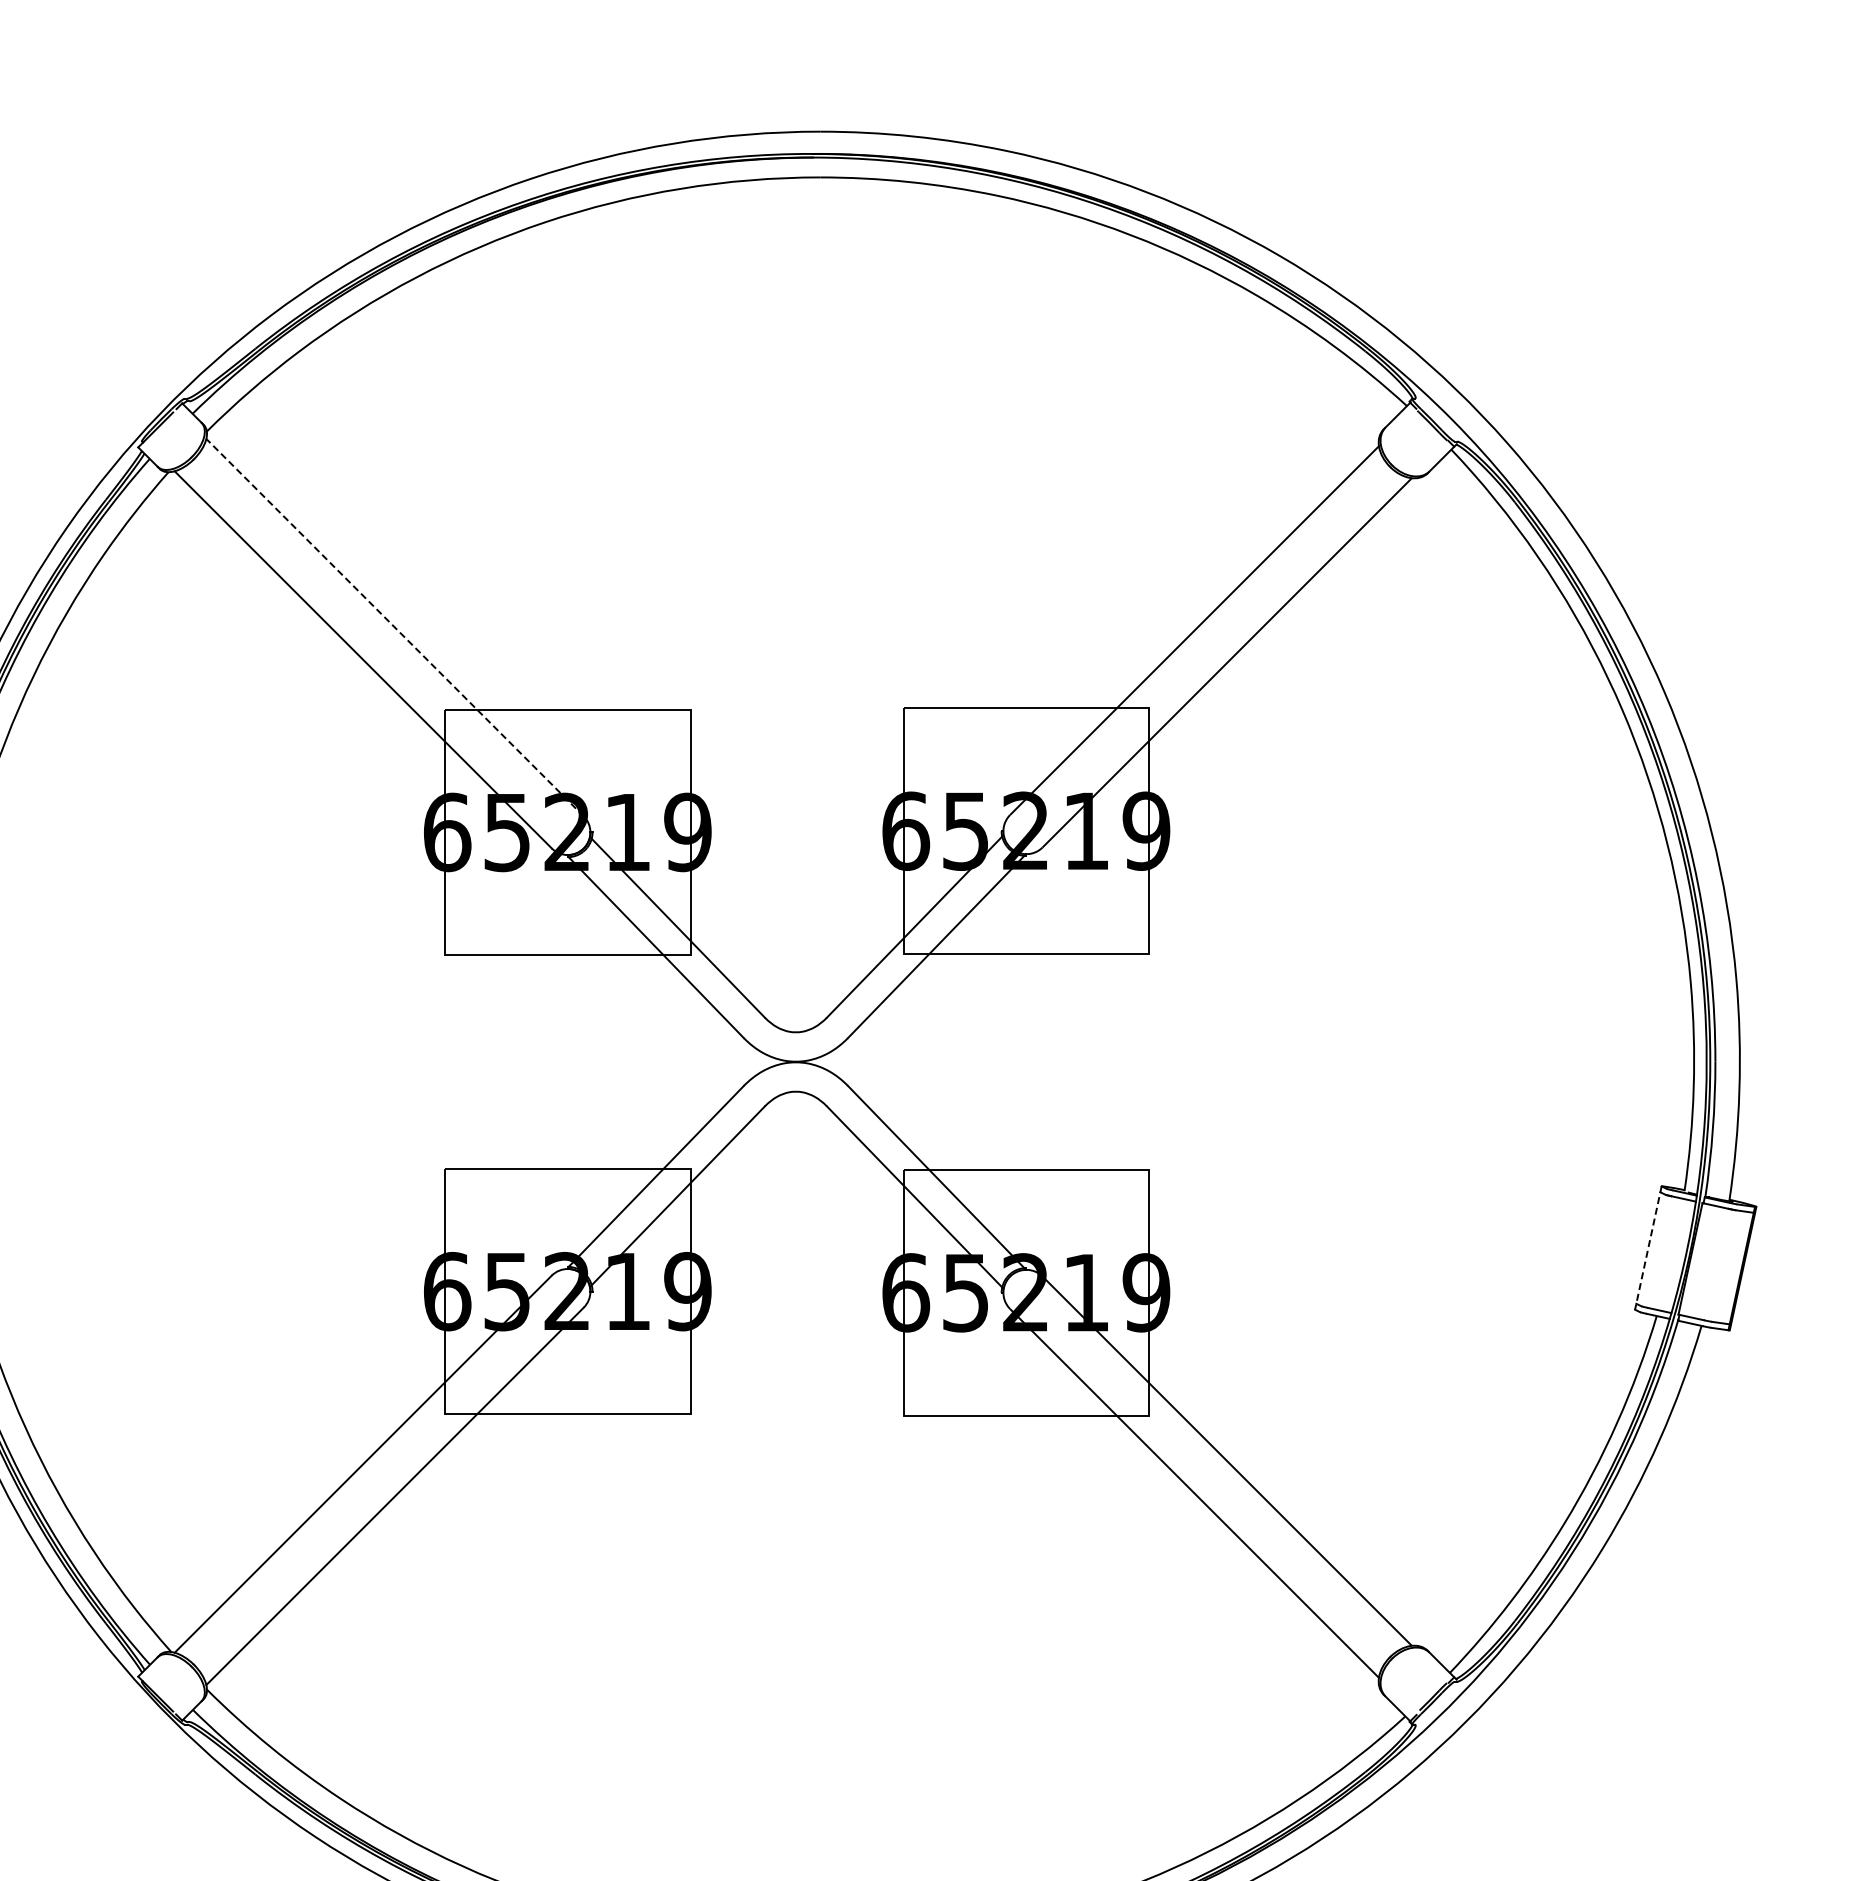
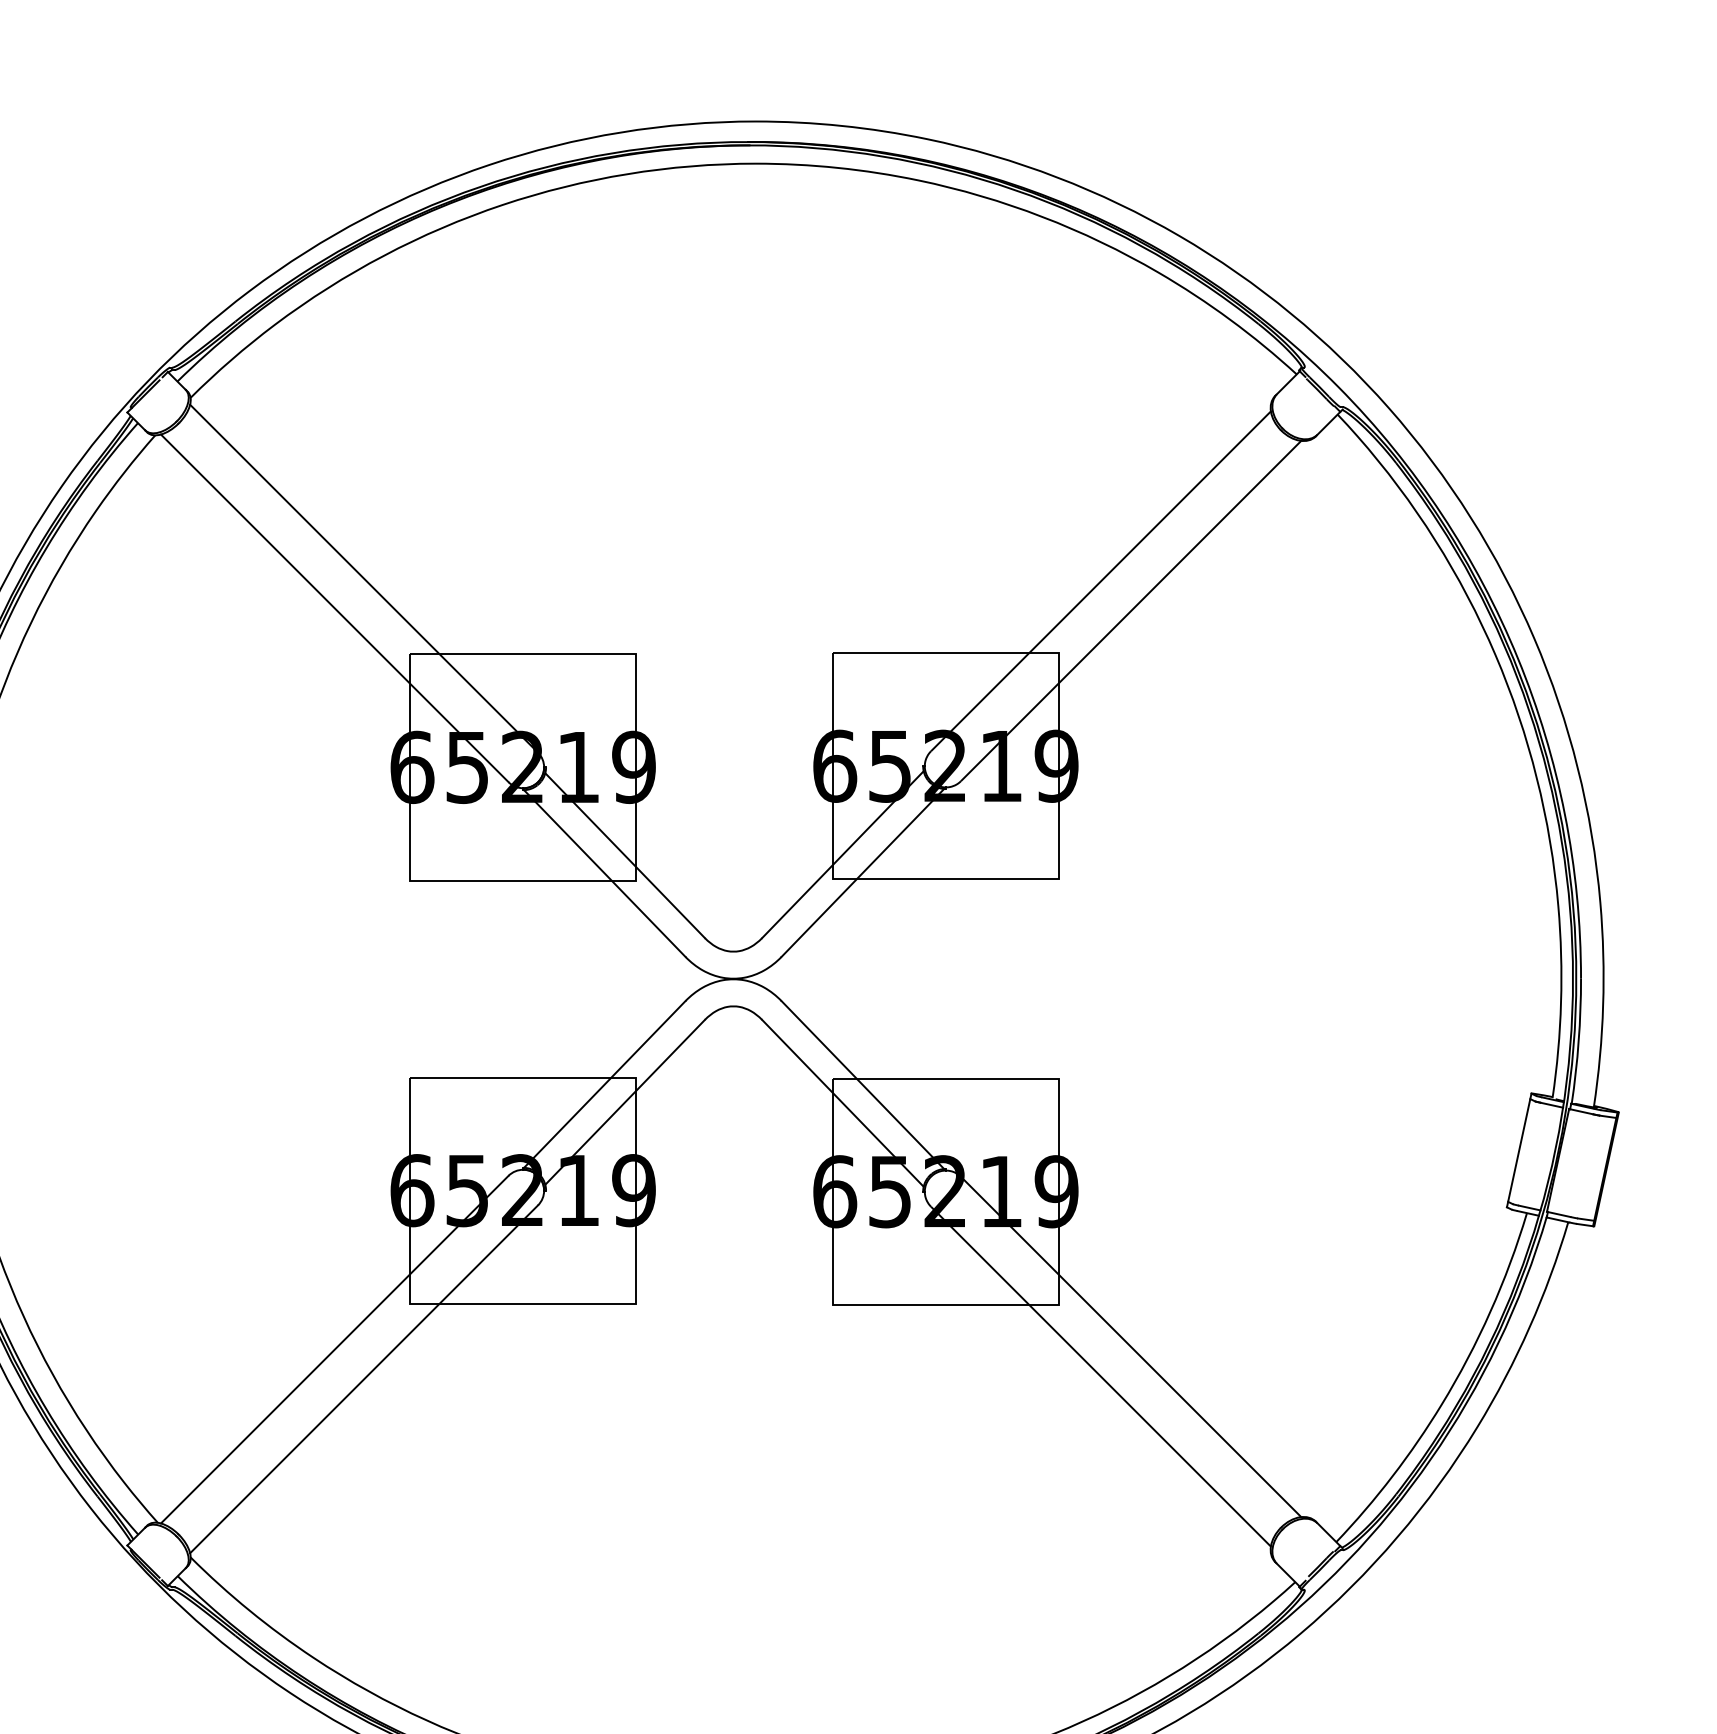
line: (395, 627) -> (364, 578), dashed -> solid
line: (1648, 1248) -> (1519, 1150), dashed -> solid

